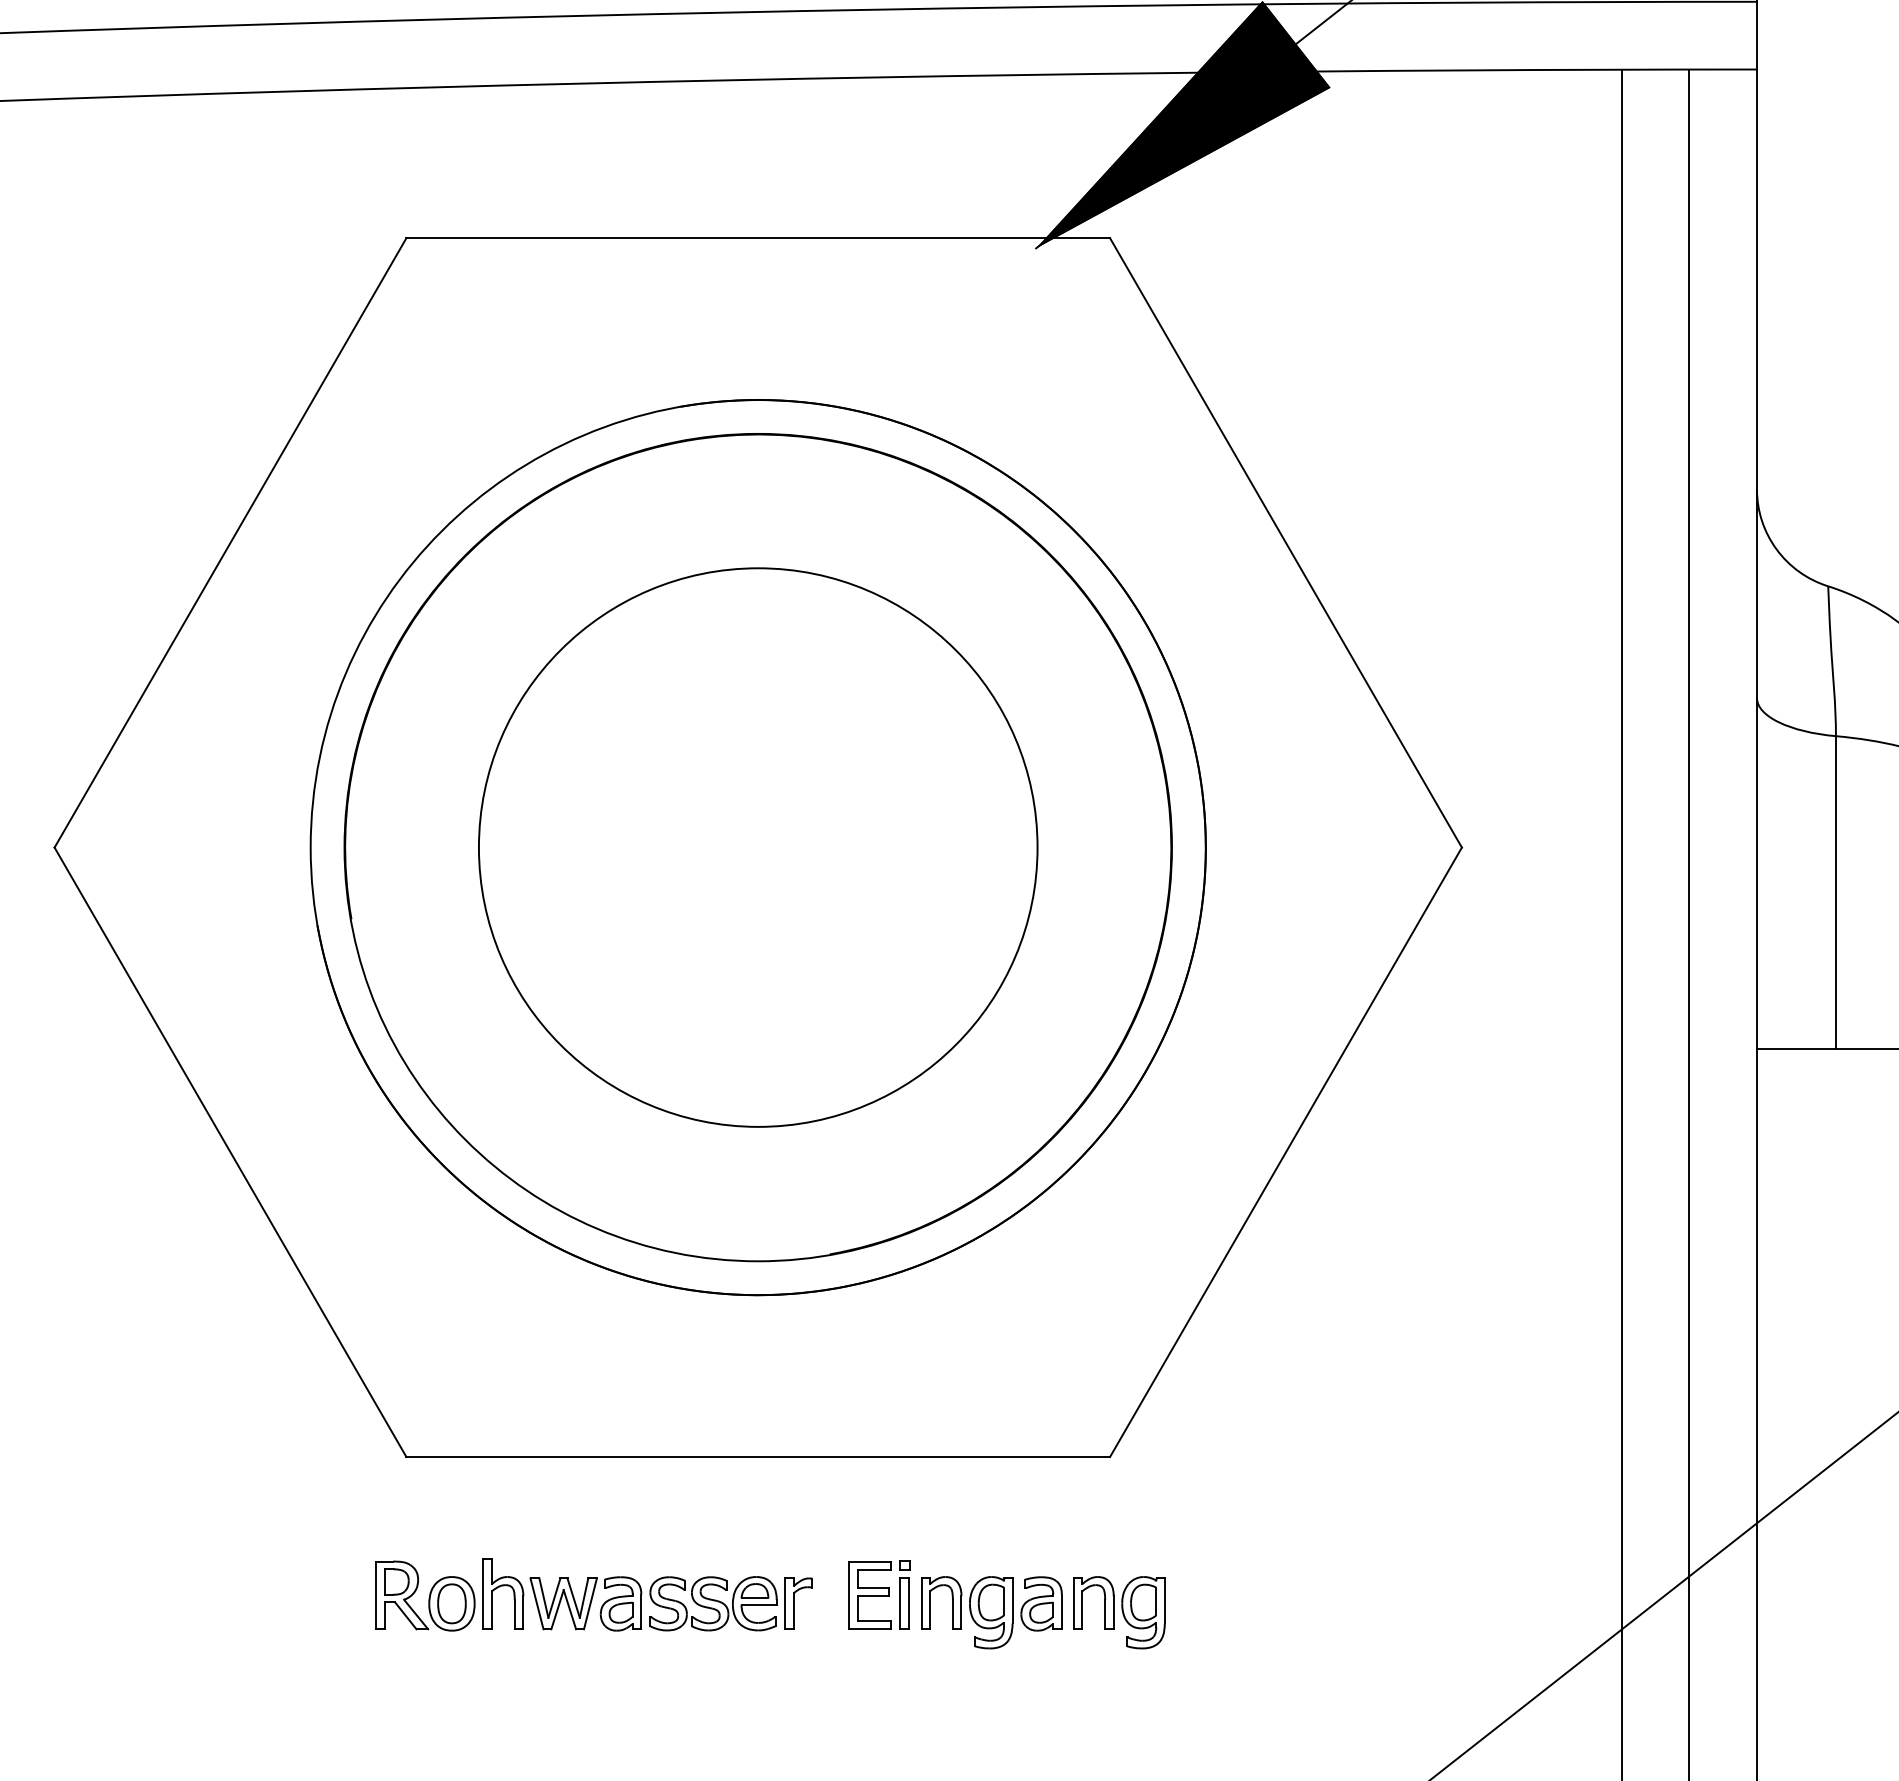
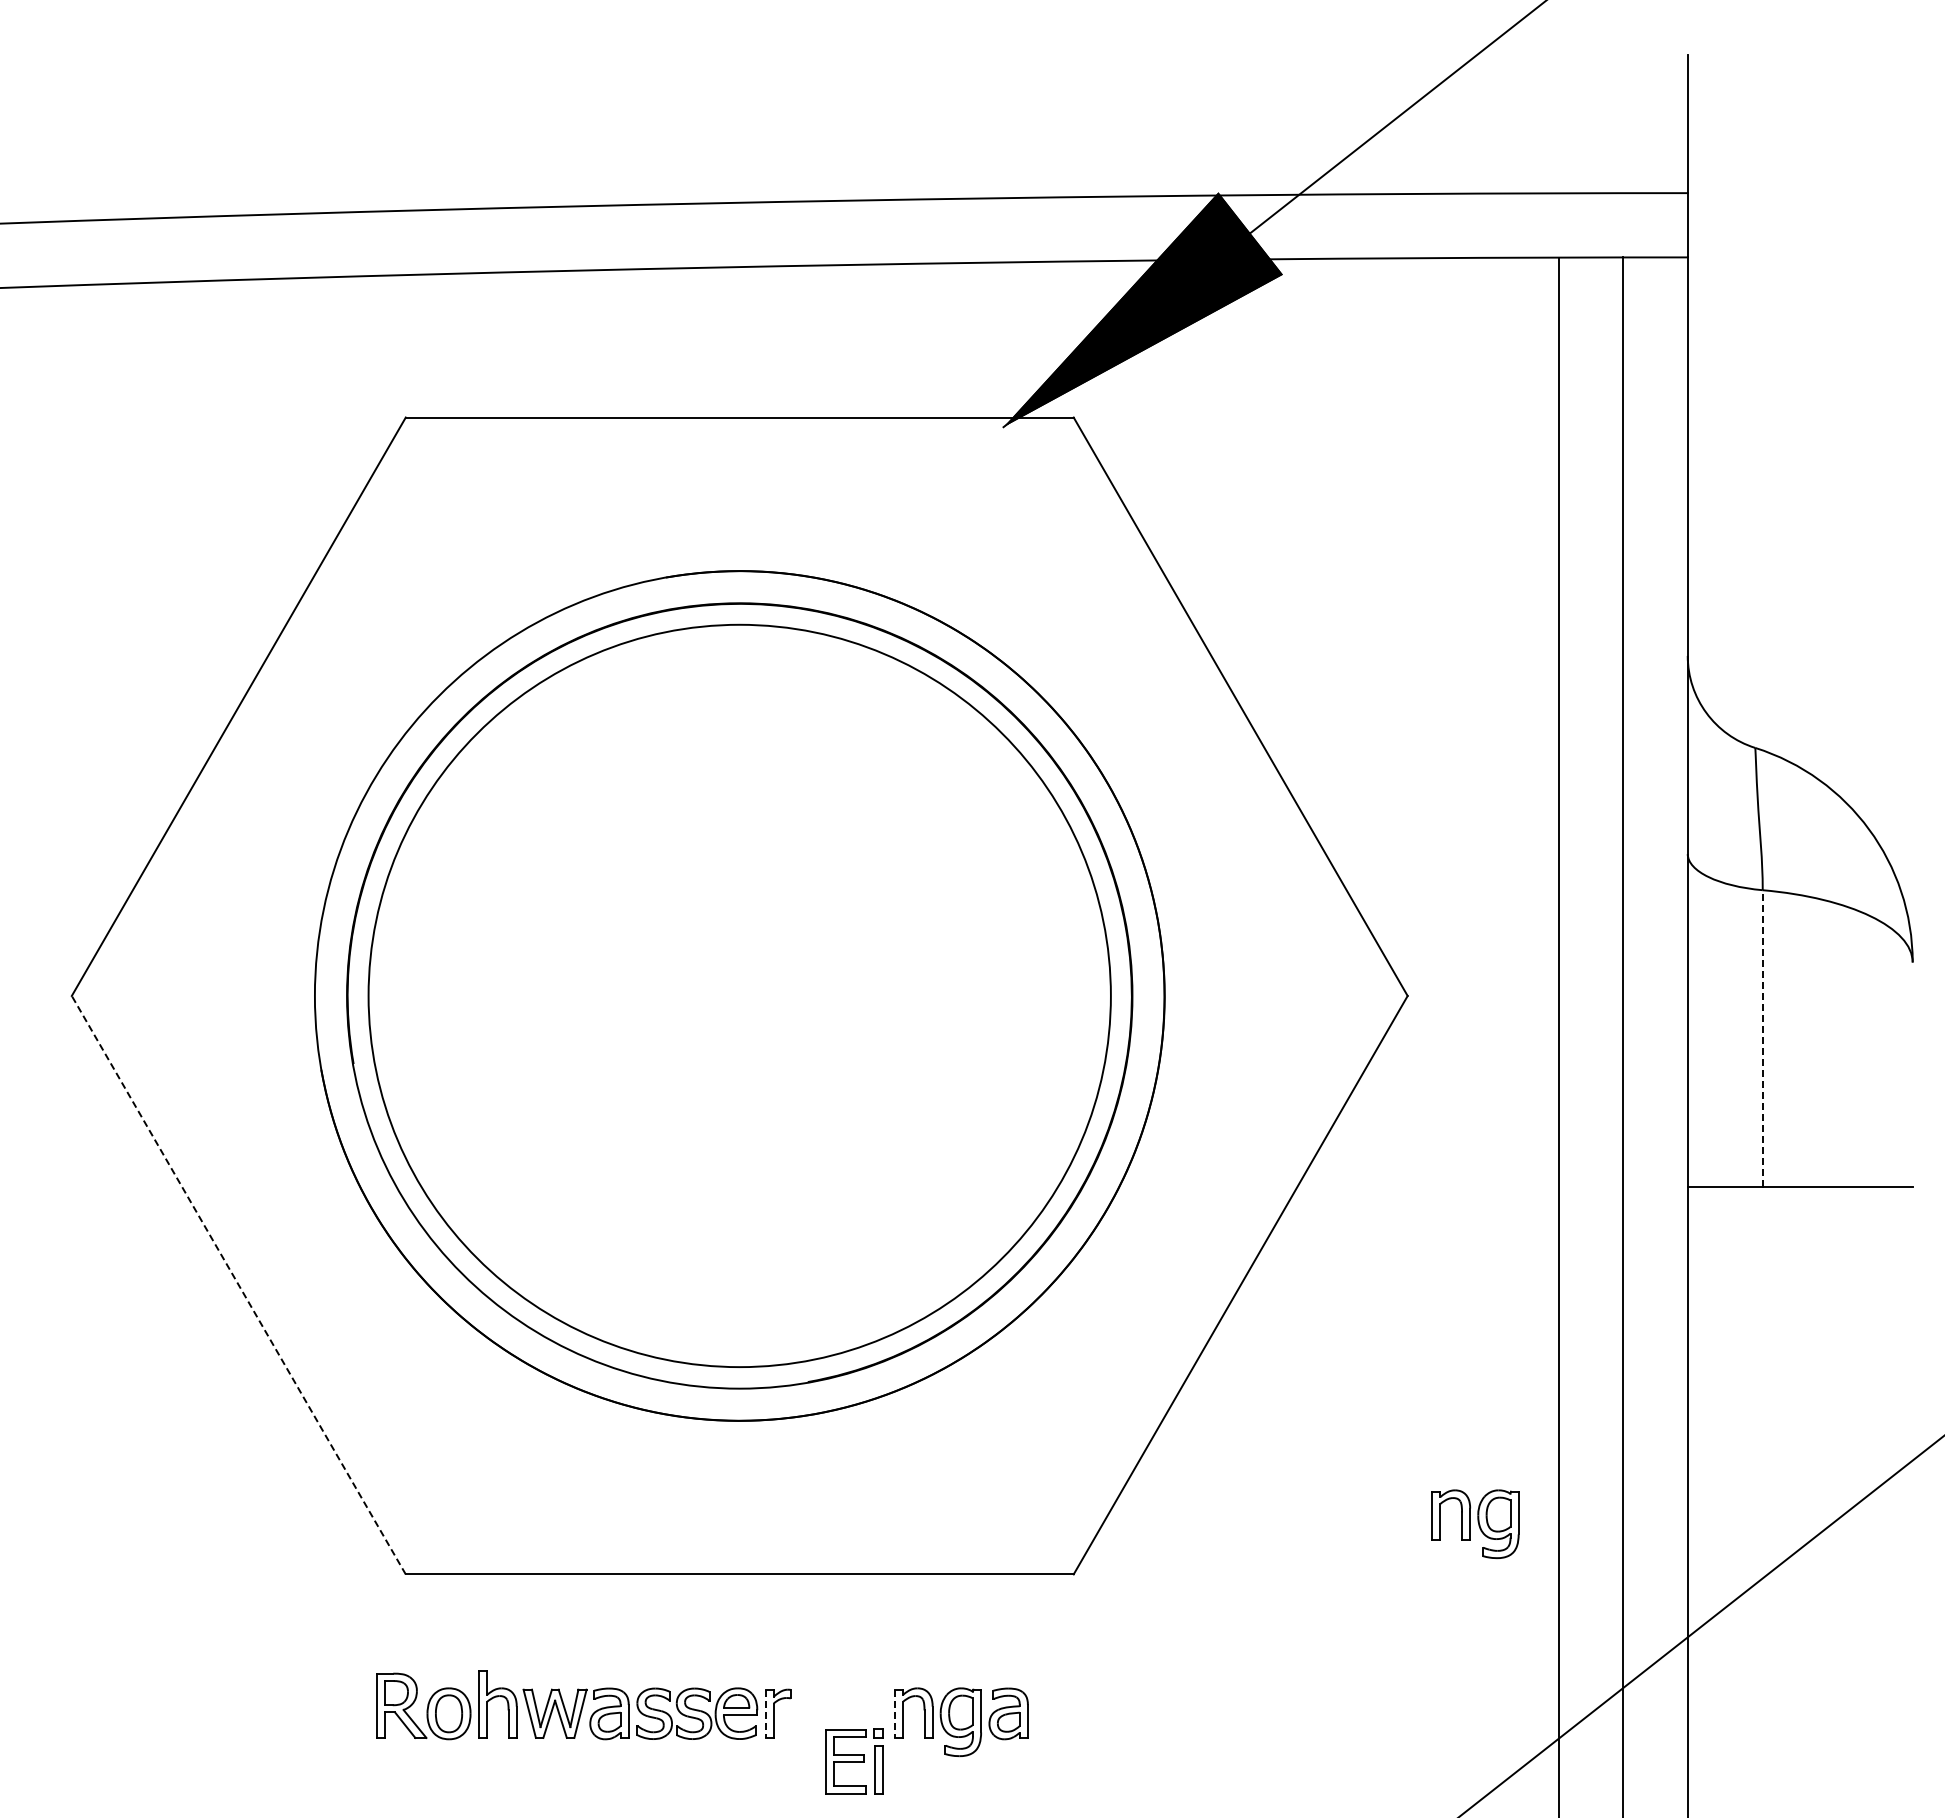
circle: (757, 847) -> (739, 995), size x1.4
line: (1835, 892) -> (1762, 1038), solid -> dashed
line: (230, 1152) -> (238, 1285), solid -> dashed
part: (879, 1595) -> (854, 1761), moved
line: (785, 1604) -> (765, 1714), solid -> dashed
line: (921, 1604) -> (894, 1714), solid -> dashed
part: (1119, 1611) -> (1475, 1523), moved

